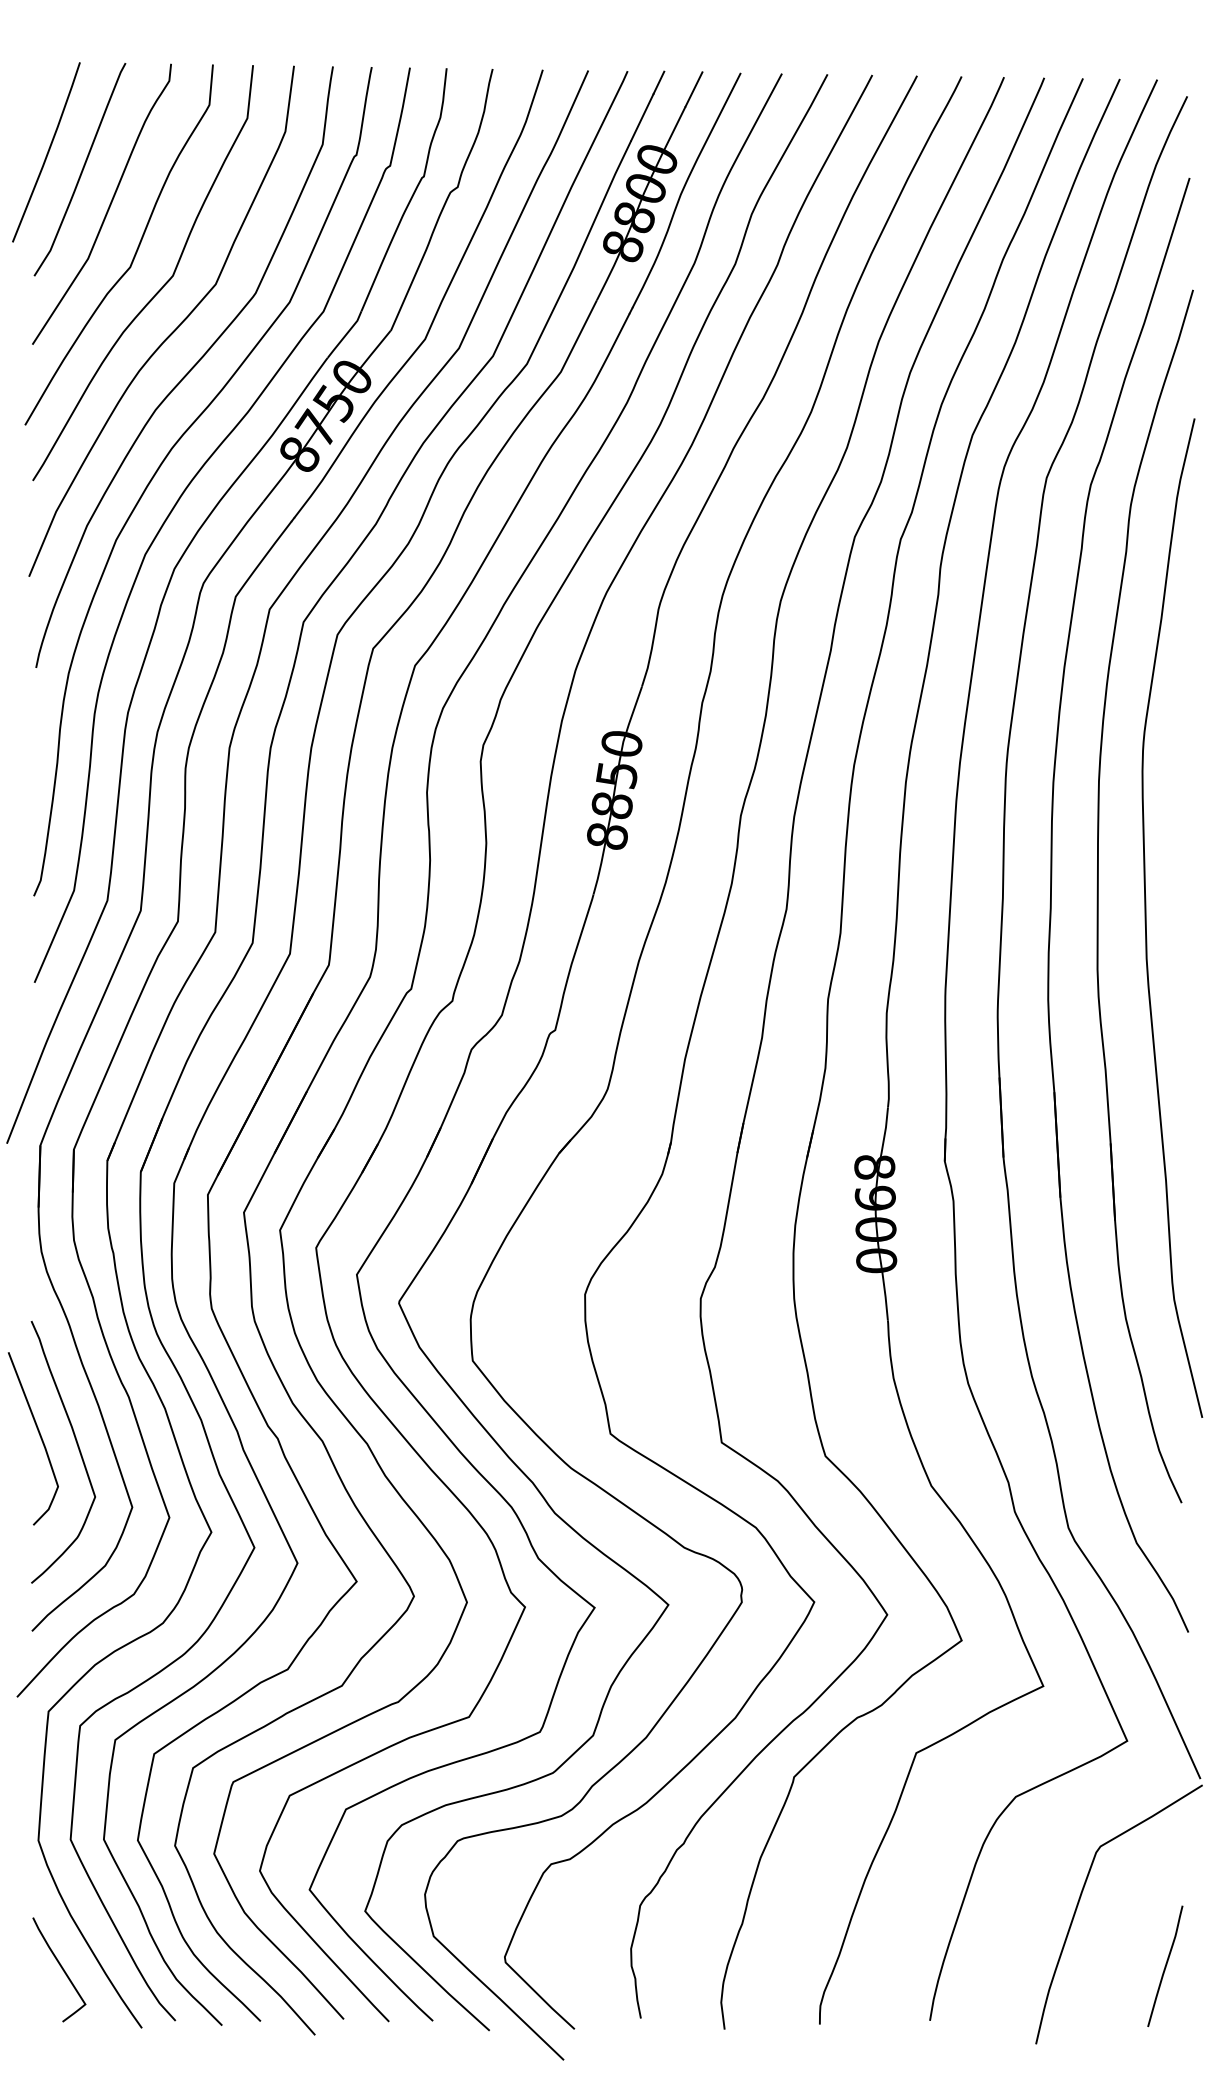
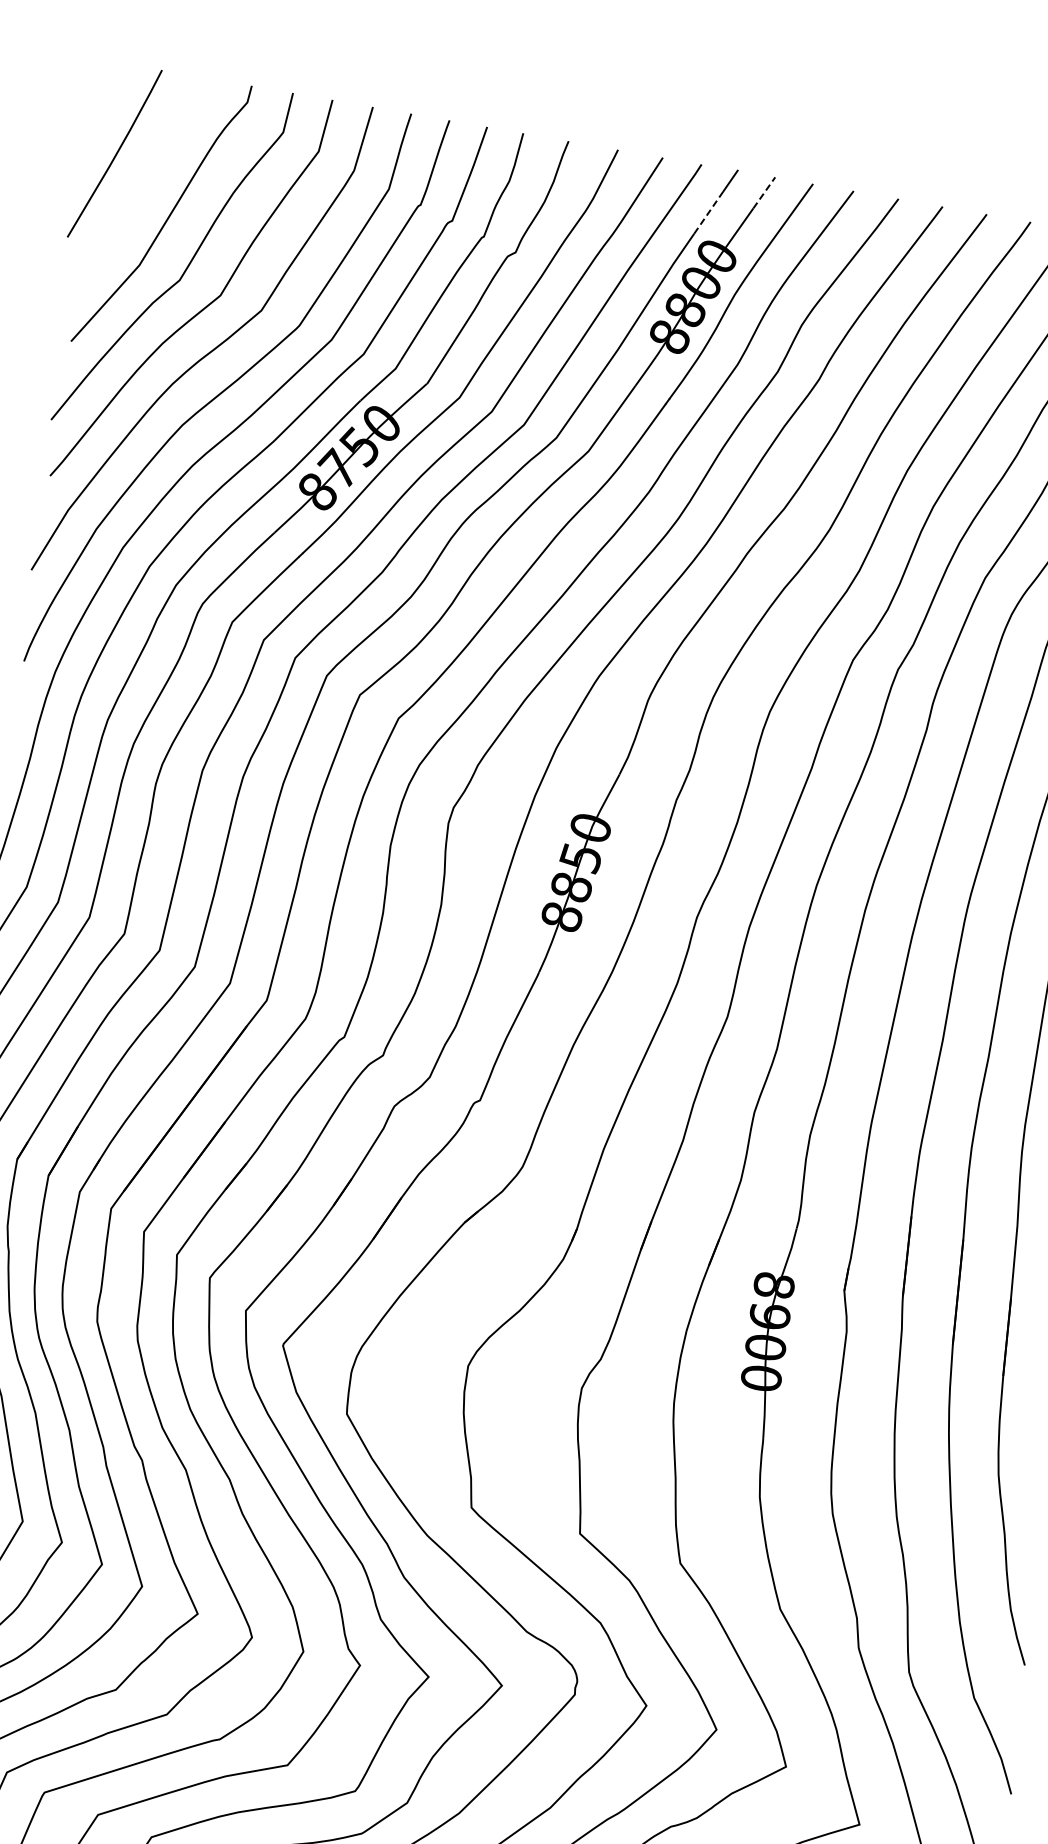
line: (694, 89) -> (764, 193), solid -> dashed
line: (642, 117) -> (709, 212), solid -> dashed
curve: (81, 170) -> (146, 177), removed

